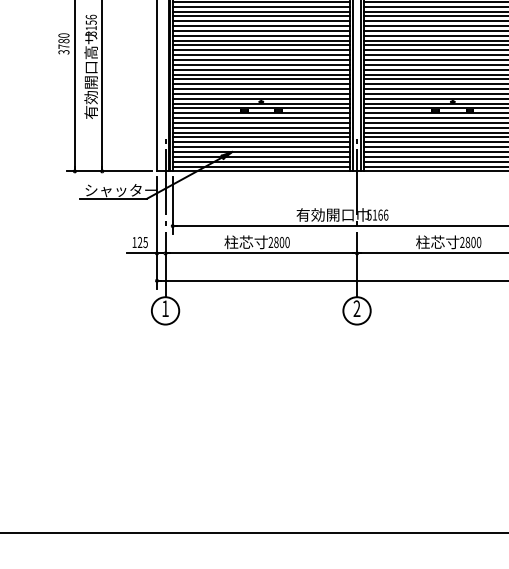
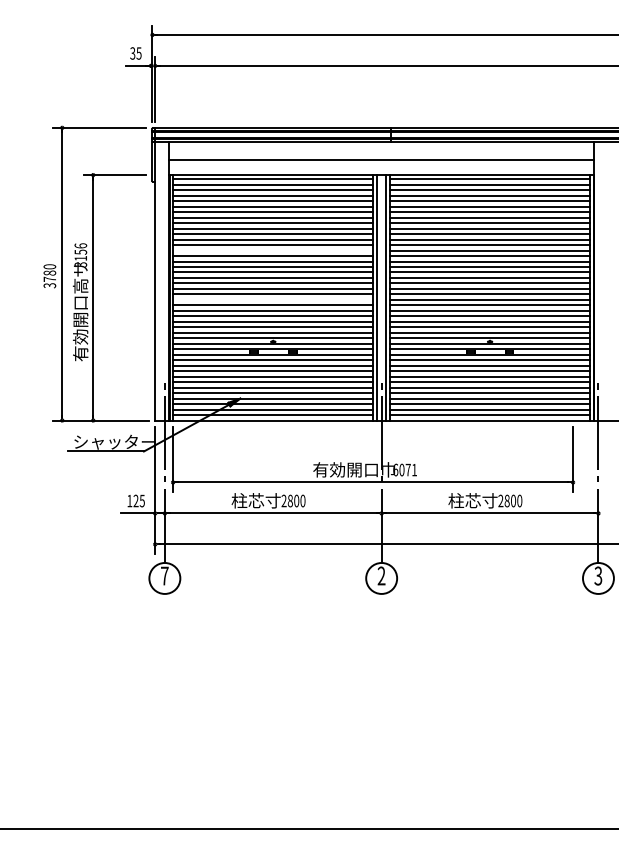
line: (261, 21) -> (273, 250), removed
line: (261, 64) -> (273, 299), removed
text: (378, 214) -> (405, 469), 5166 -> 6071
text: (165, 308) -> (164, 575), 1 -> 7

